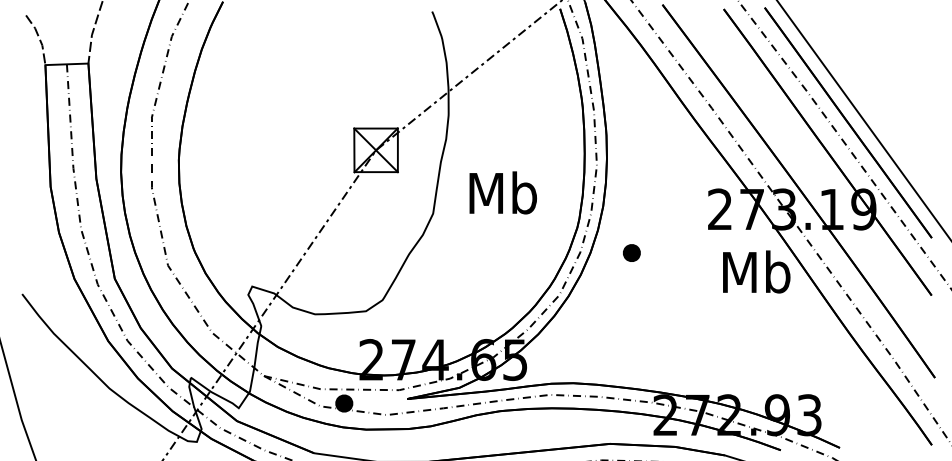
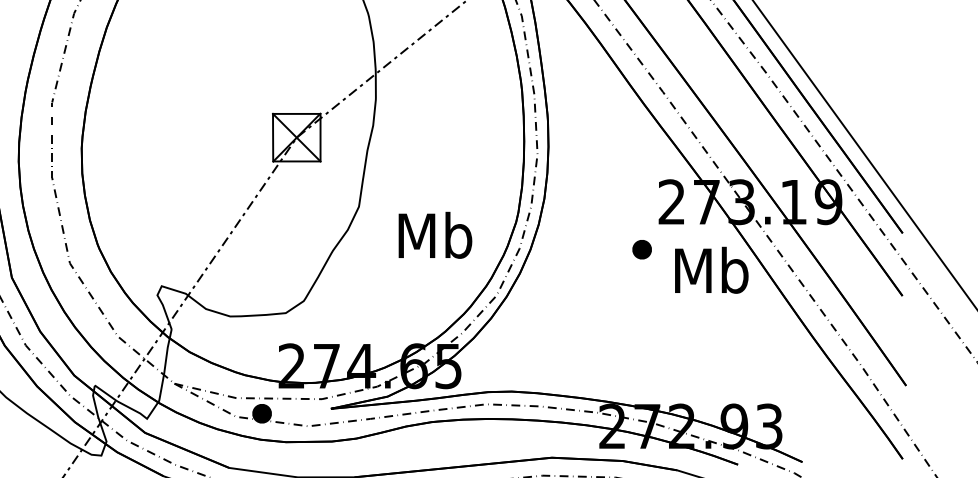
text: (502, 192) -> (434, 234), moved
part: (631, 252) -> (641, 249), moved

